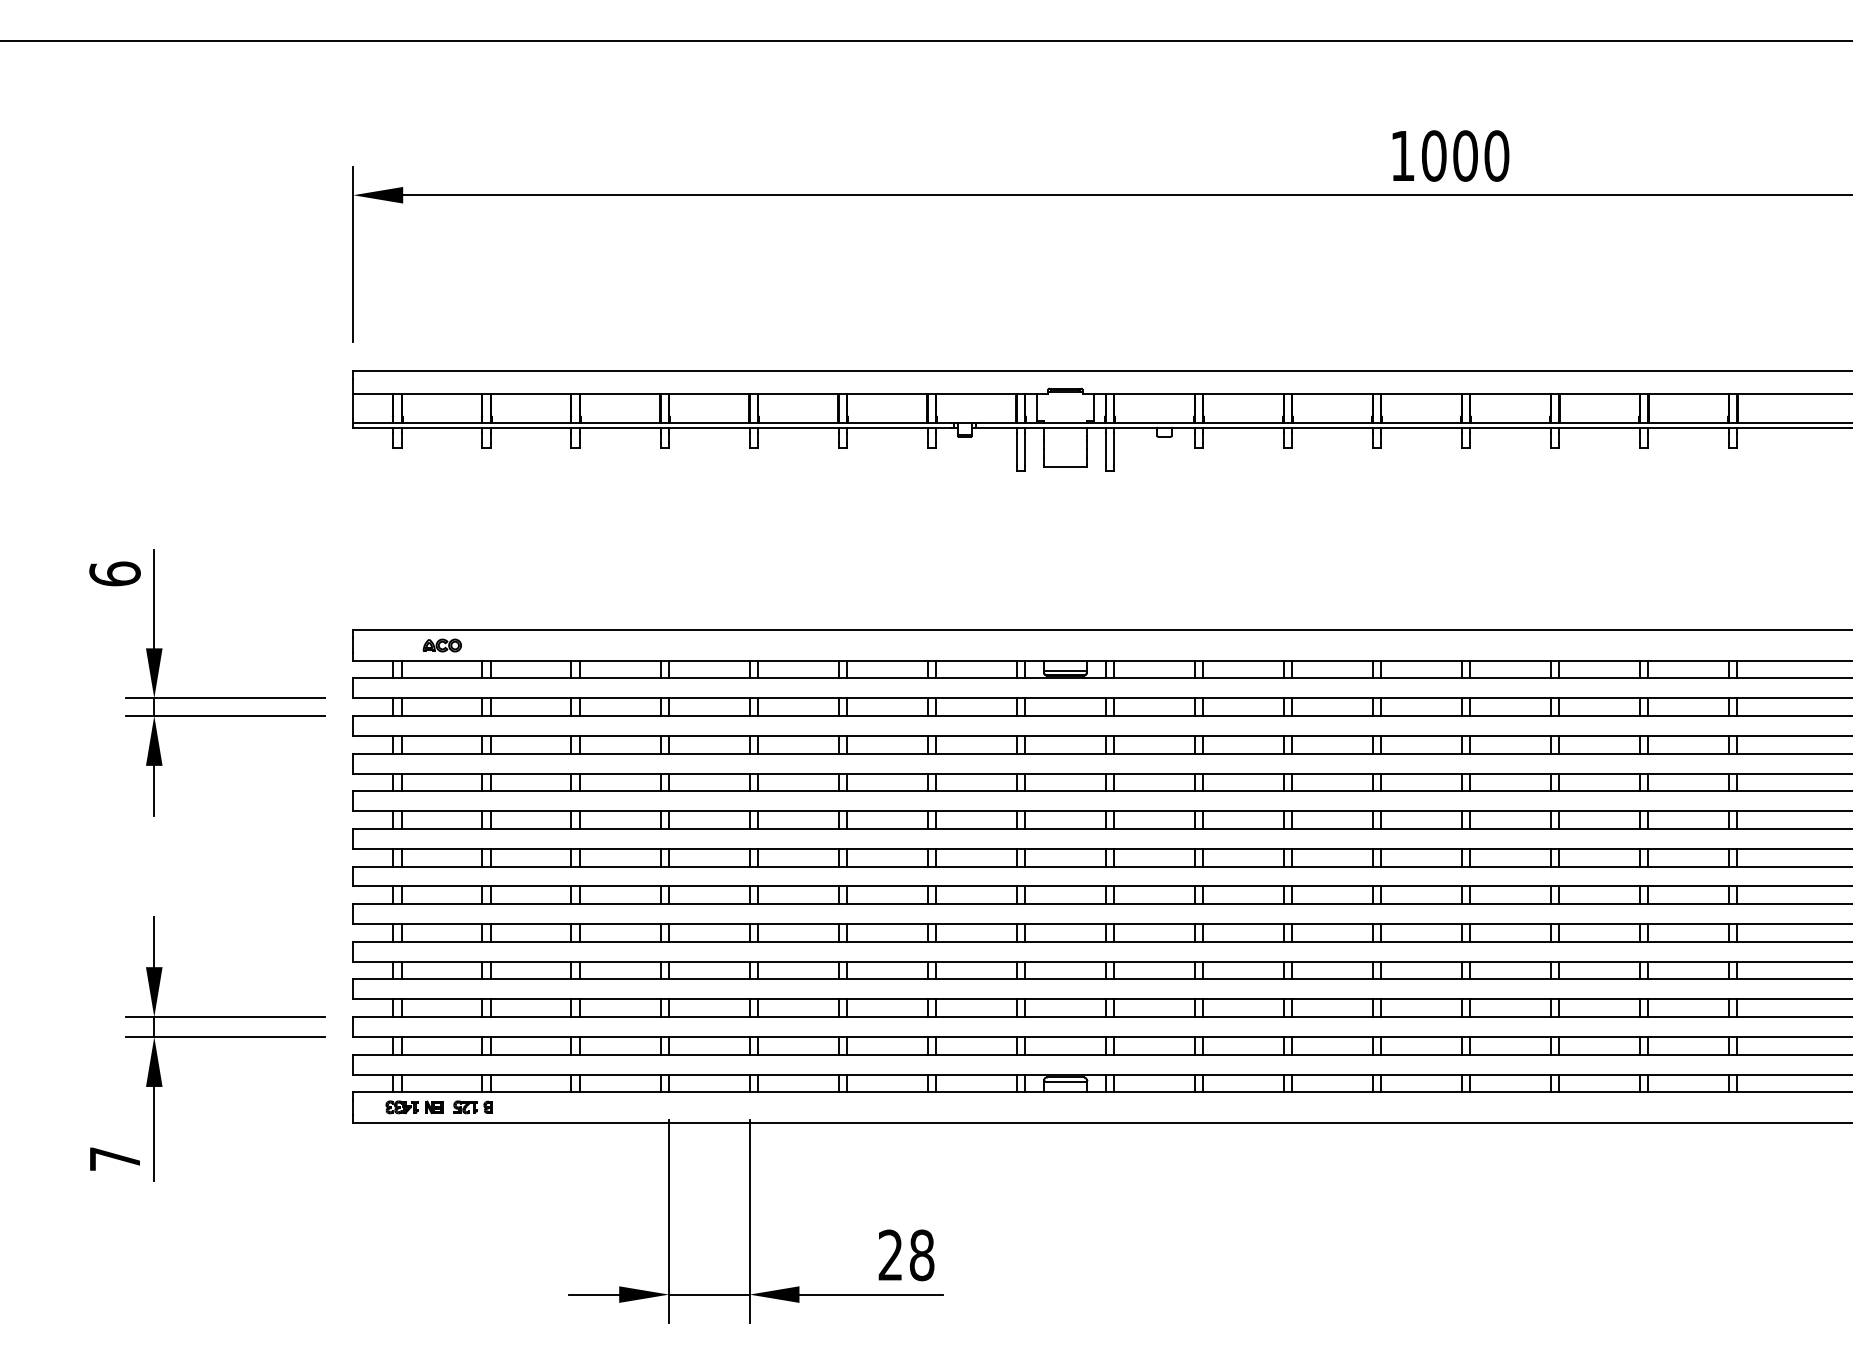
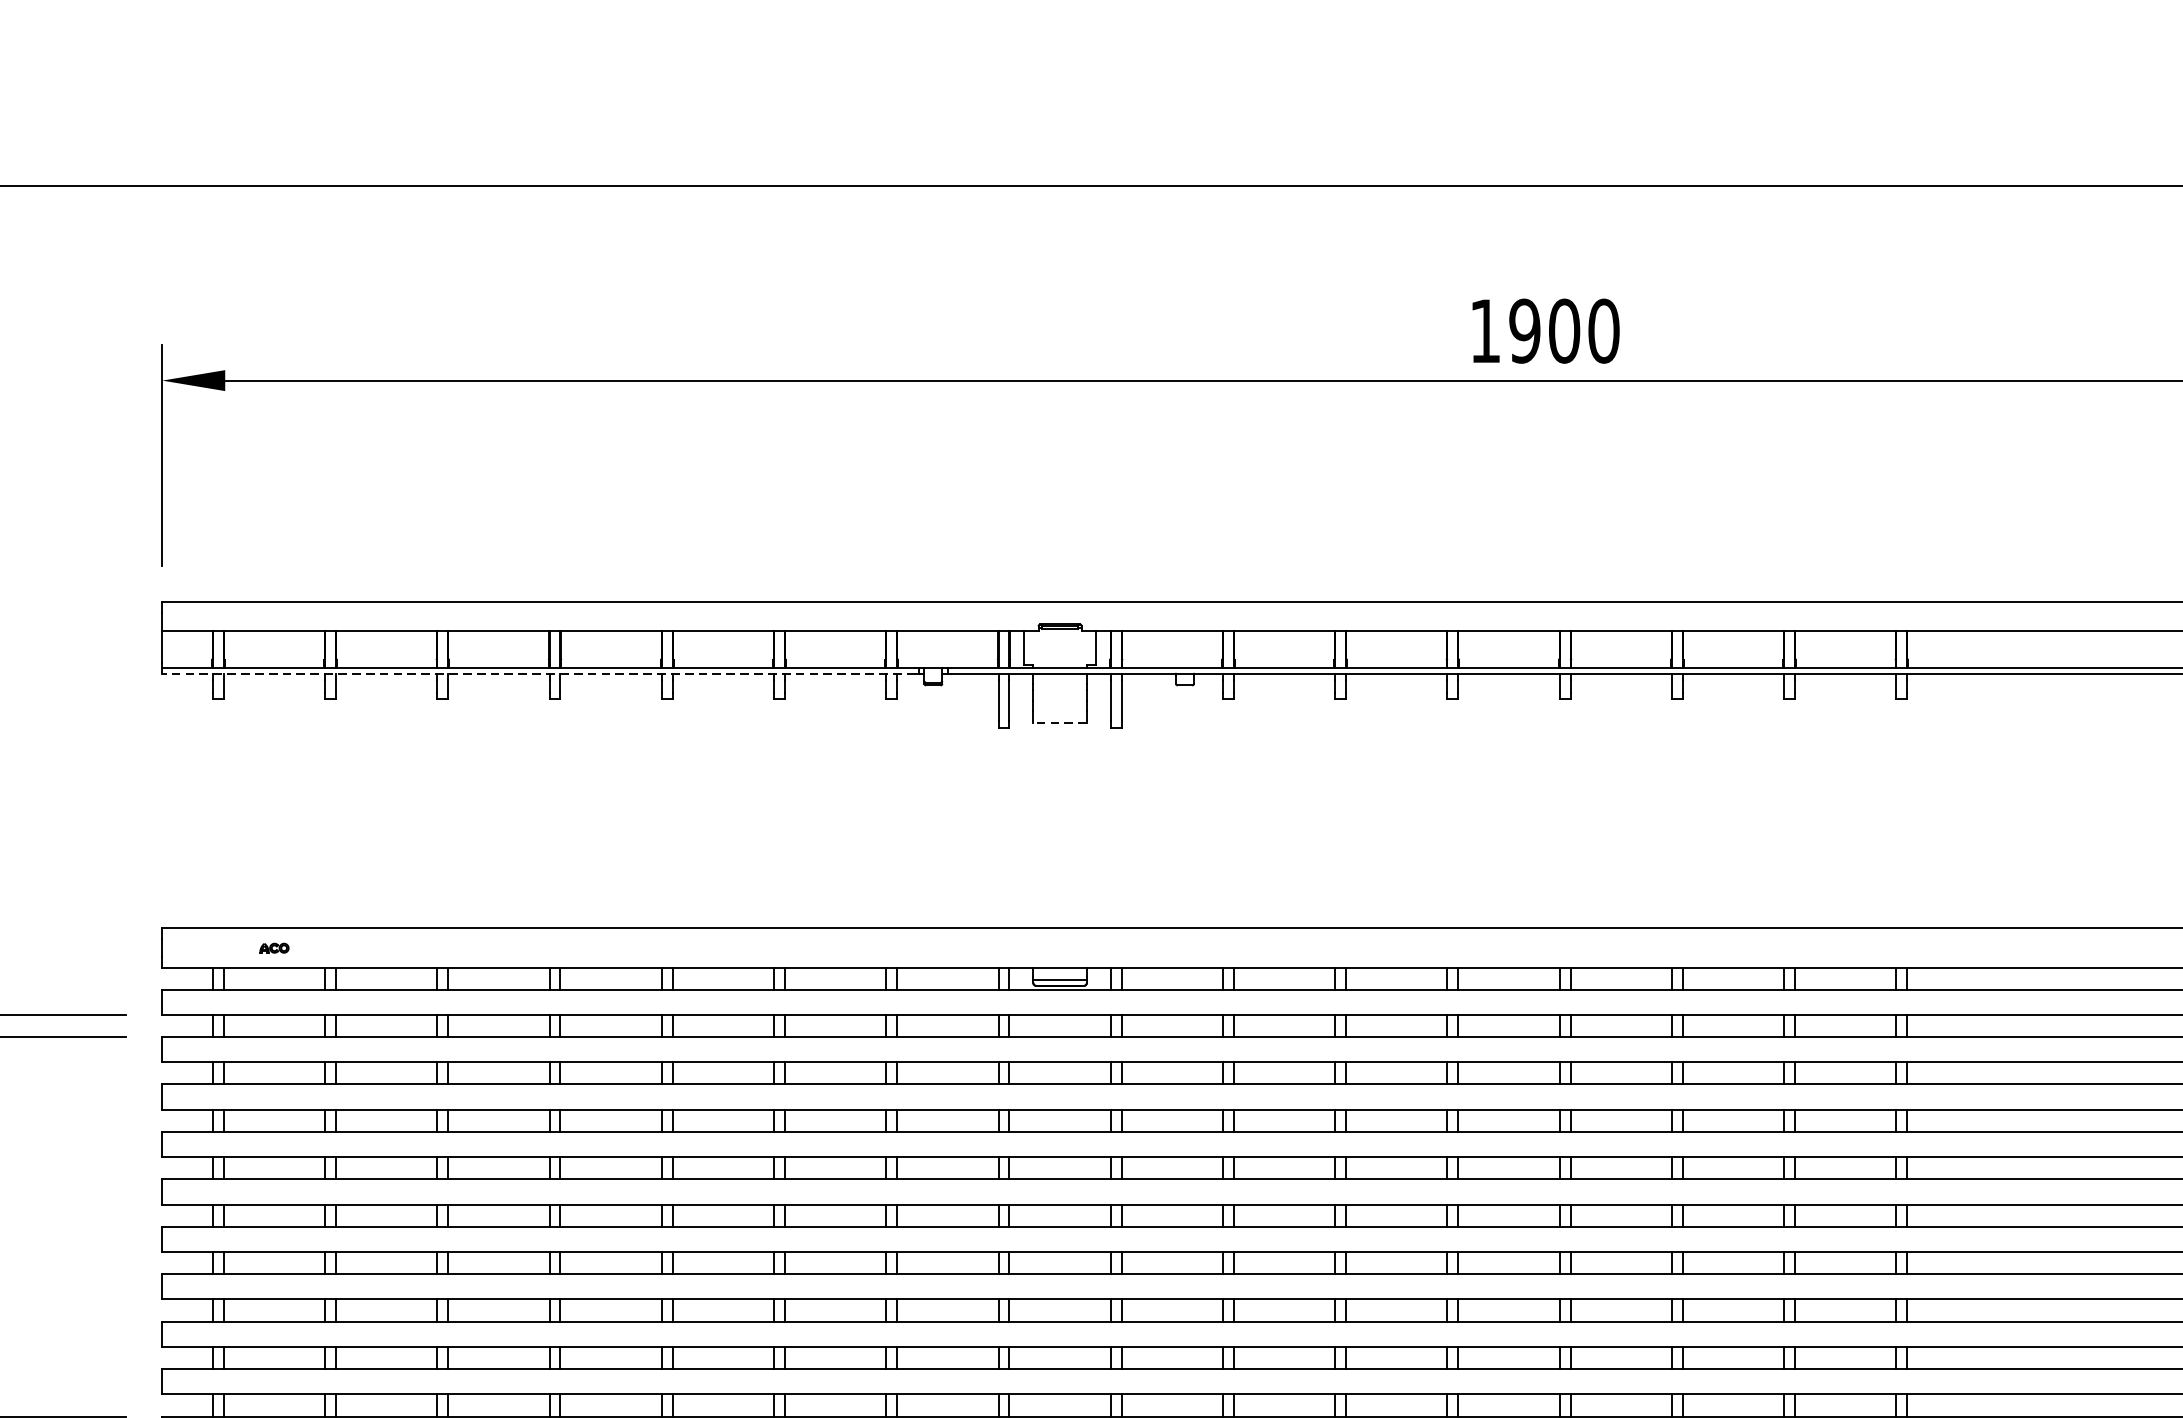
text: (1433, 155) -> (1524, 330), 1000 -> 1900
line: (651, 427) -> (538, 673), solid -> dashed
line: (1064, 466) -> (1058, 722), solid -> dashed
part: (441, 645) -> (273, 948), size x0.6

